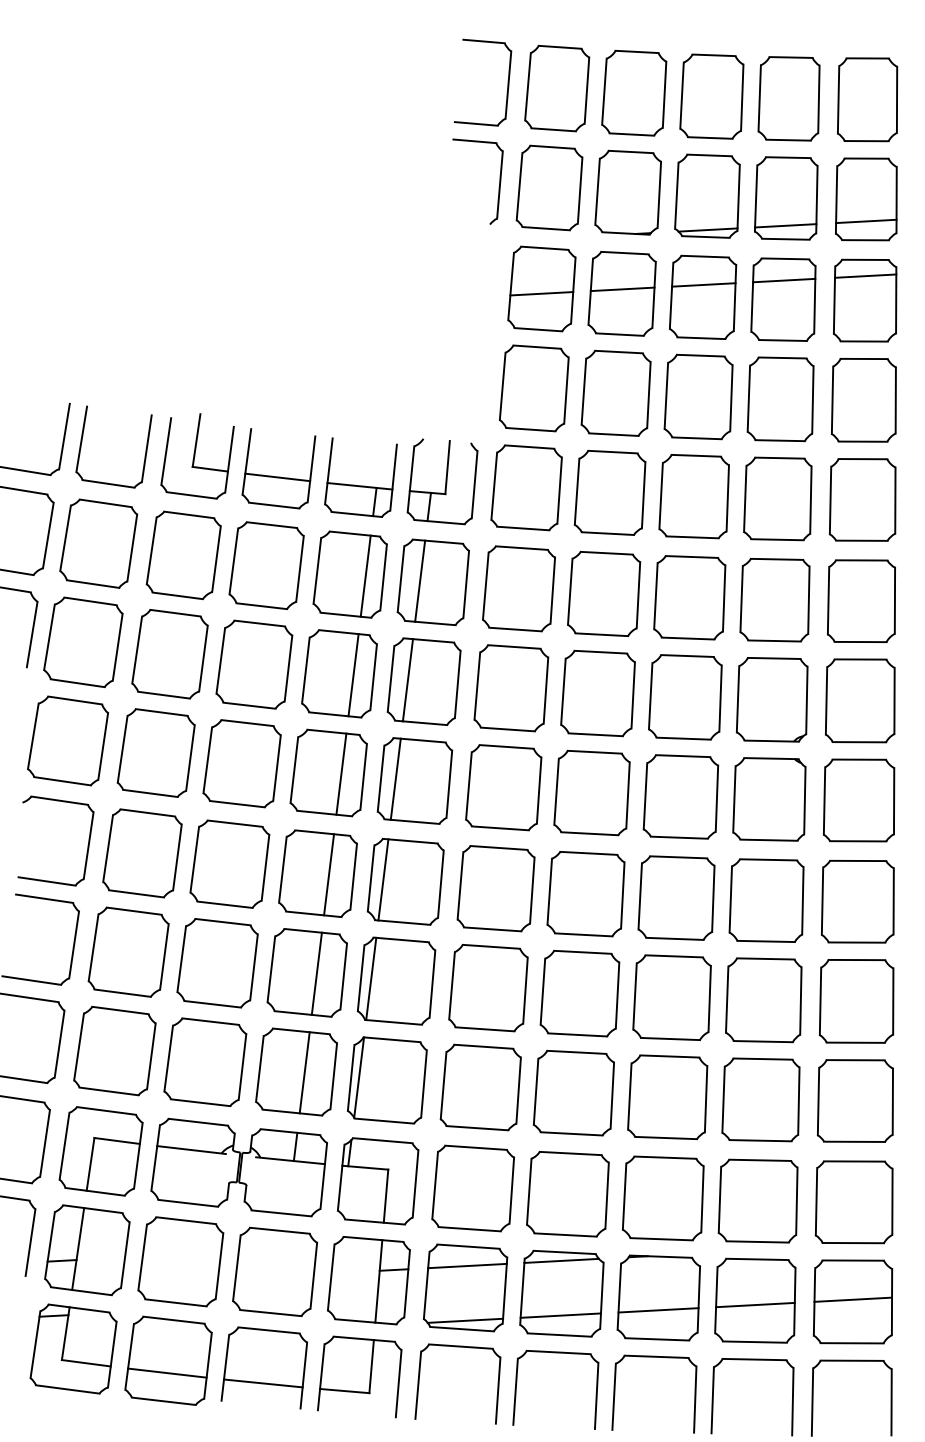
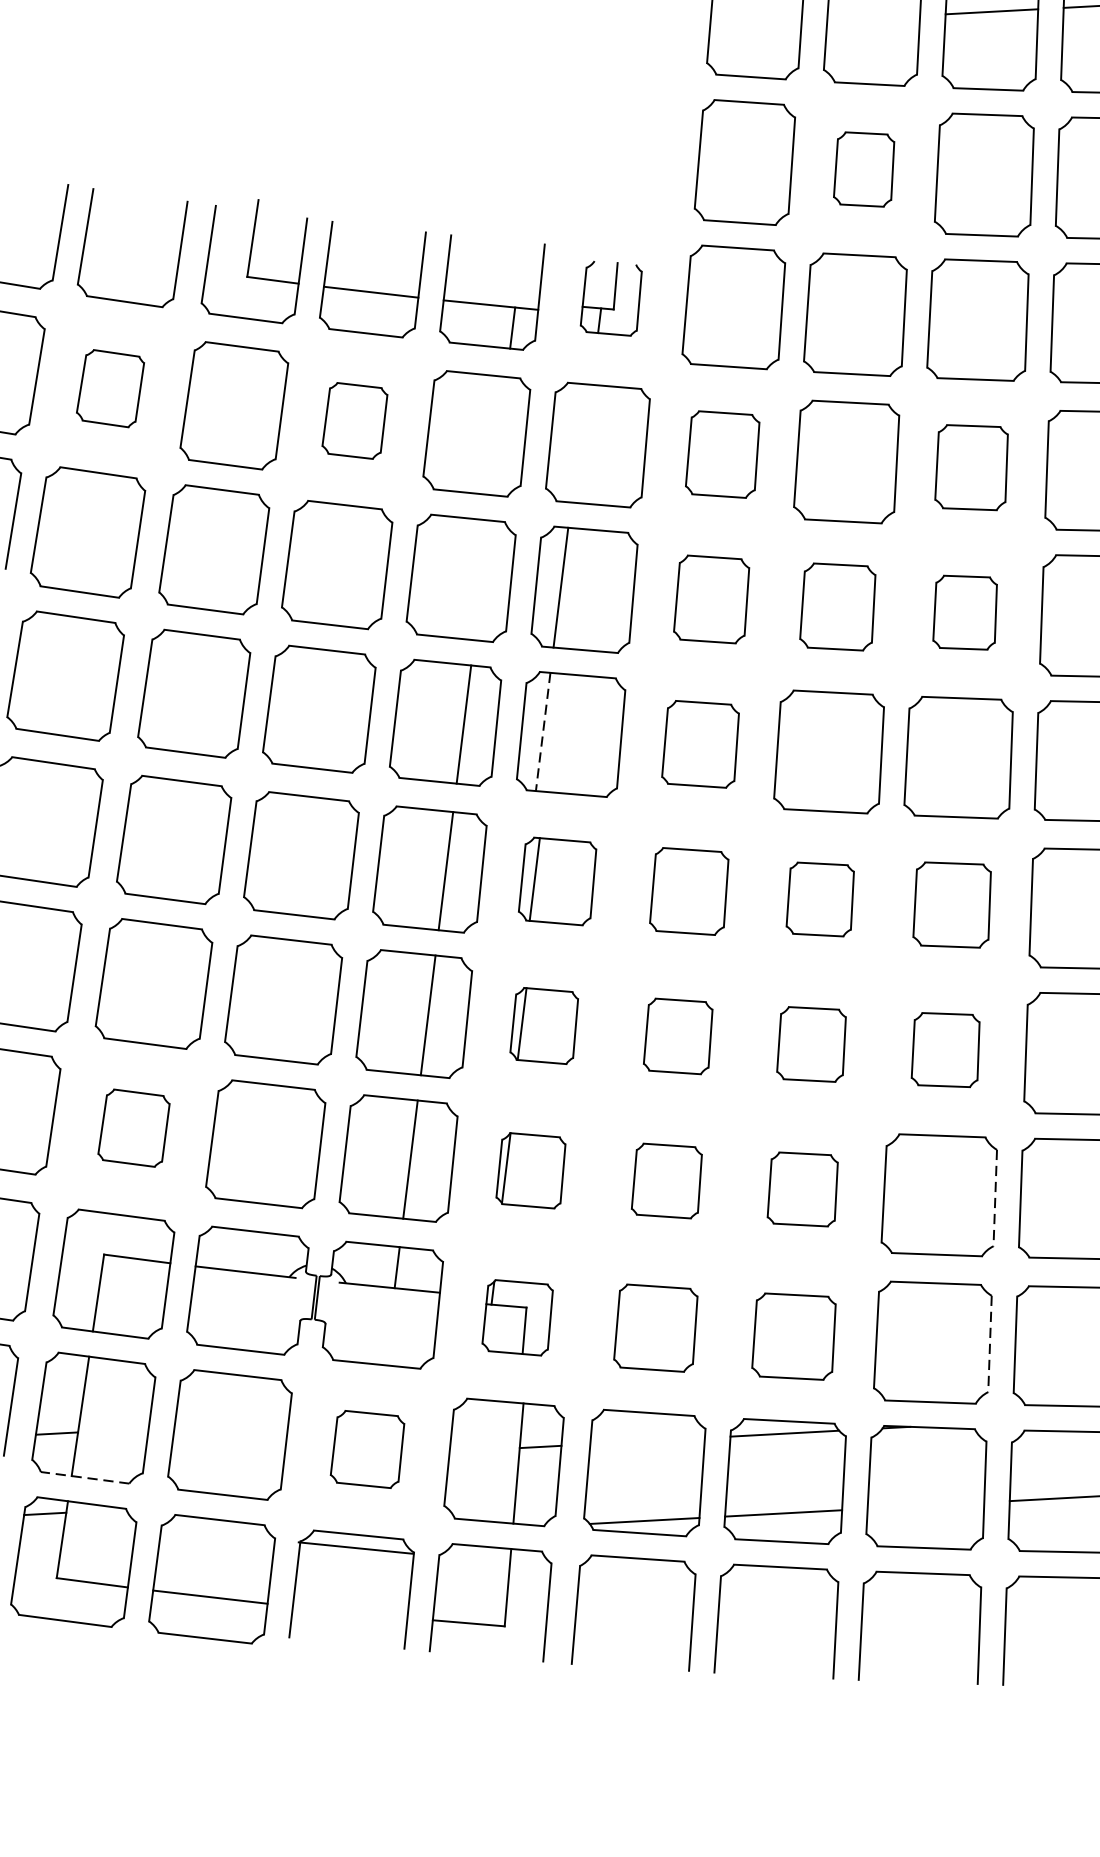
line: (622, 289) -> (873, 18), removed
line: (541, 293) -> (755, 24), removed
part: (615, 392) -> (863, 168), size x0.6
part: (442, 481) -> (611, 298), size x0.6
part: (98, 543) -> (110, 388), size x0.6
part: (266, 565) -> (354, 420), size x0.6
line: (365, 575) -> (499, 435), removed
line: (420, 580) -> (579, 442), removed
part: (518, 588) -> (721, 454), size x0.7
part: (689, 597) -> (971, 467), size x0.7
line: (353, 675) -> (481, 580), removed
part: (511, 688) -> (711, 599), size x0.7
part: (597, 693) -> (837, 607), size x0.7
part: (685, 697) -> (965, 612), size x0.6
line: (395, 779) -> (542, 732), solid -> dashed
part: (503, 787) -> (700, 743), size x0.7
part: (405, 881) -> (557, 880), size x0.7
part: (495, 888) -> (688, 891), size x0.7
part: (585, 894) -> (819, 899), size x0.6
part: (676, 897) -> (952, 904), size x0.7
part: (396, 980) -> (544, 1025), size x0.6
part: (488, 988) -> (678, 1036), size x0.6
part: (579, 993) -> (810, 1044), size x0.6
part: (671, 997) -> (944, 1049), size x0.6
part: (114, 1051) -> (133, 1128), size x0.6
part: (387, 1080) -> (531, 1170), size x0.6
part: (480, 1087) -> (666, 1181), size x0.6
part: (573, 1093) -> (802, 1189), size x0.6
line: (706, 1099) -> (995, 1198), solid -> dashed
part: (378, 1181) -> (517, 1317), size x0.6
part: (472, 1188) -> (654, 1328), size x0.7
part: (567, 1194) -> (793, 1336), size x0.7
line: (702, 1199) -> (990, 1344), solid -> dashed
line: (467, 1265) -> (647, 1440), removed
part: (275, 1271) -> (367, 1449), size x0.6
line: (81, 1291) -> (85, 1478), solid -> dashed
line: (658, 1310) -> (925, 1505), removed
line: (263, 1383) -> (356, 1548), moved

